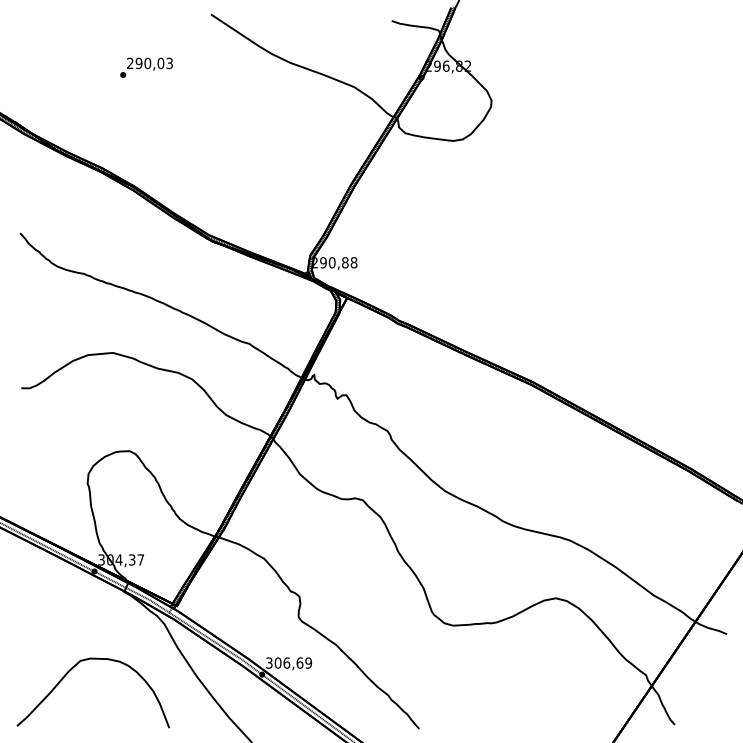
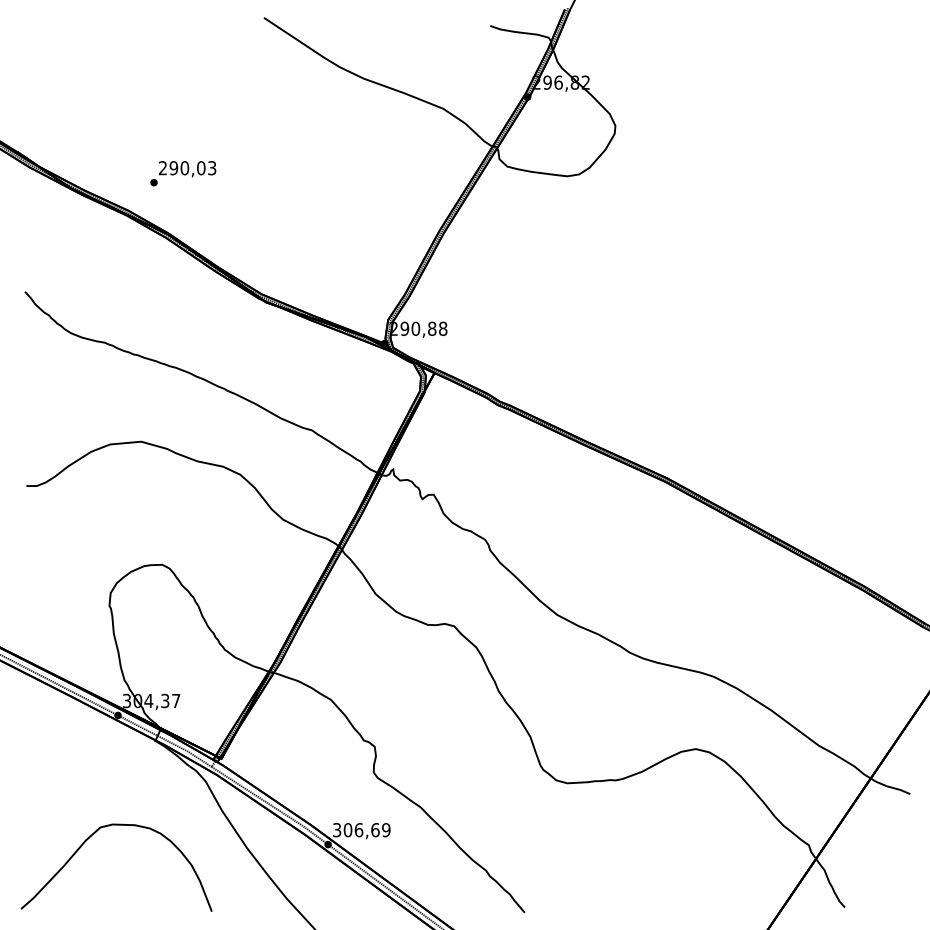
text: (146, 67) -> (183, 173), moved

